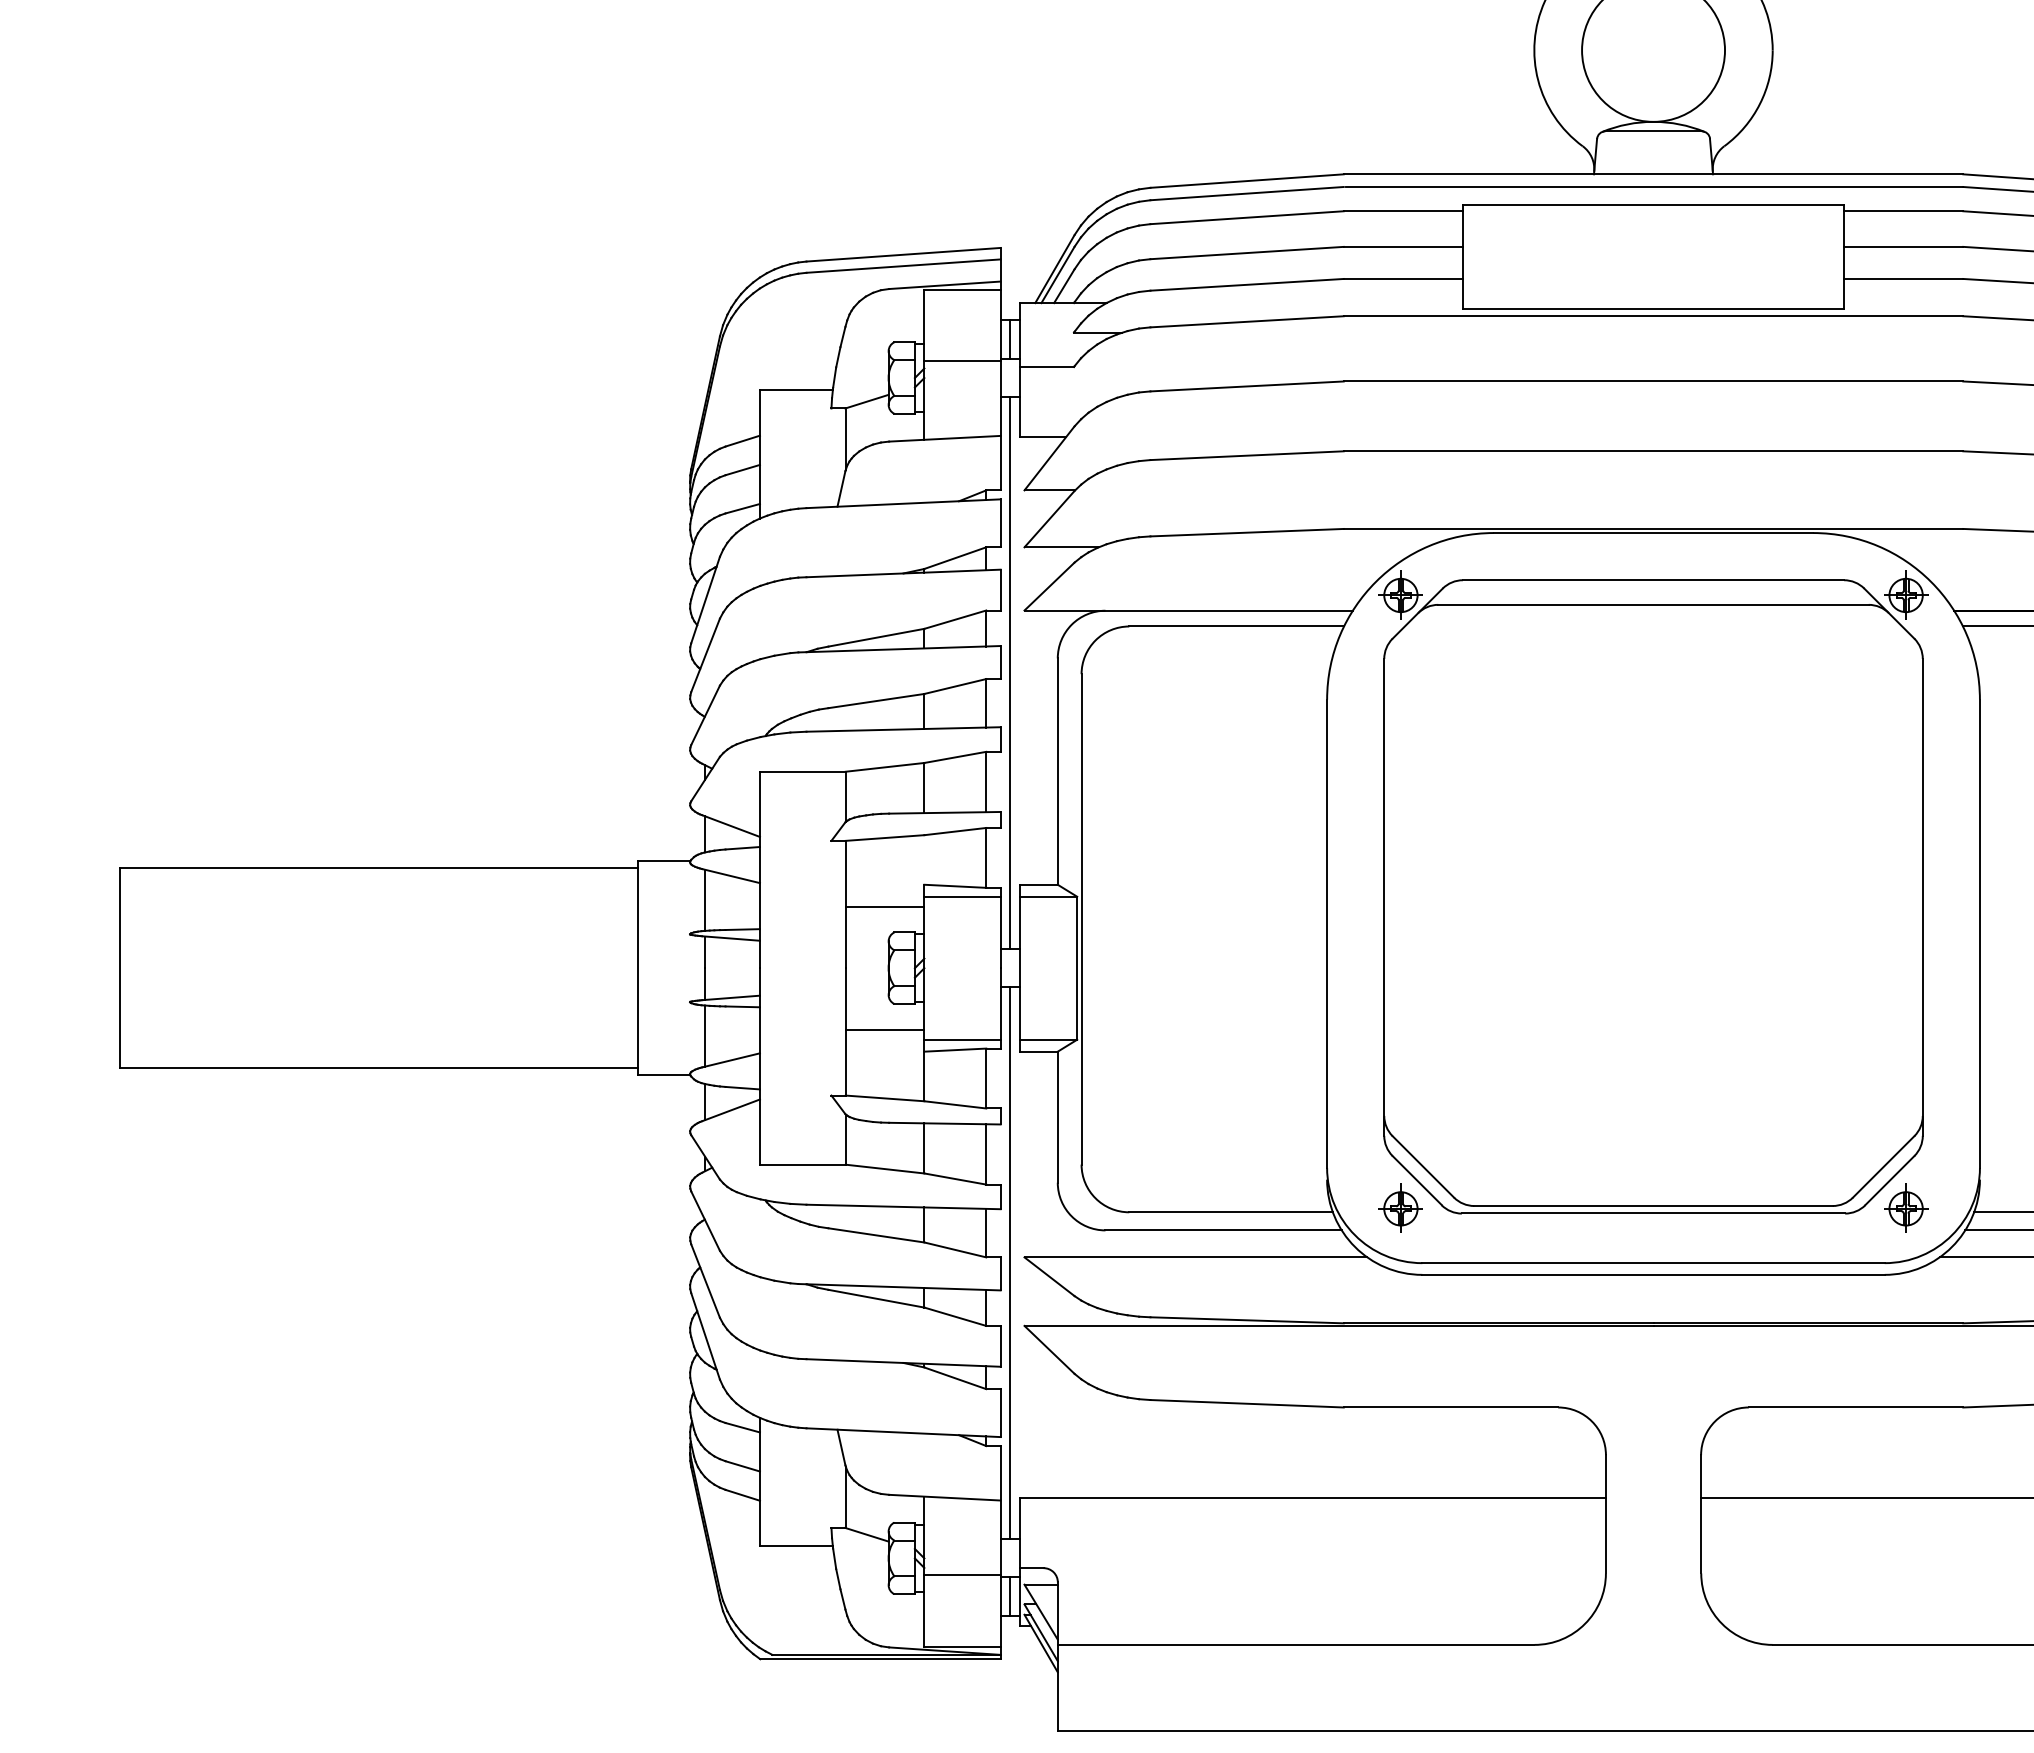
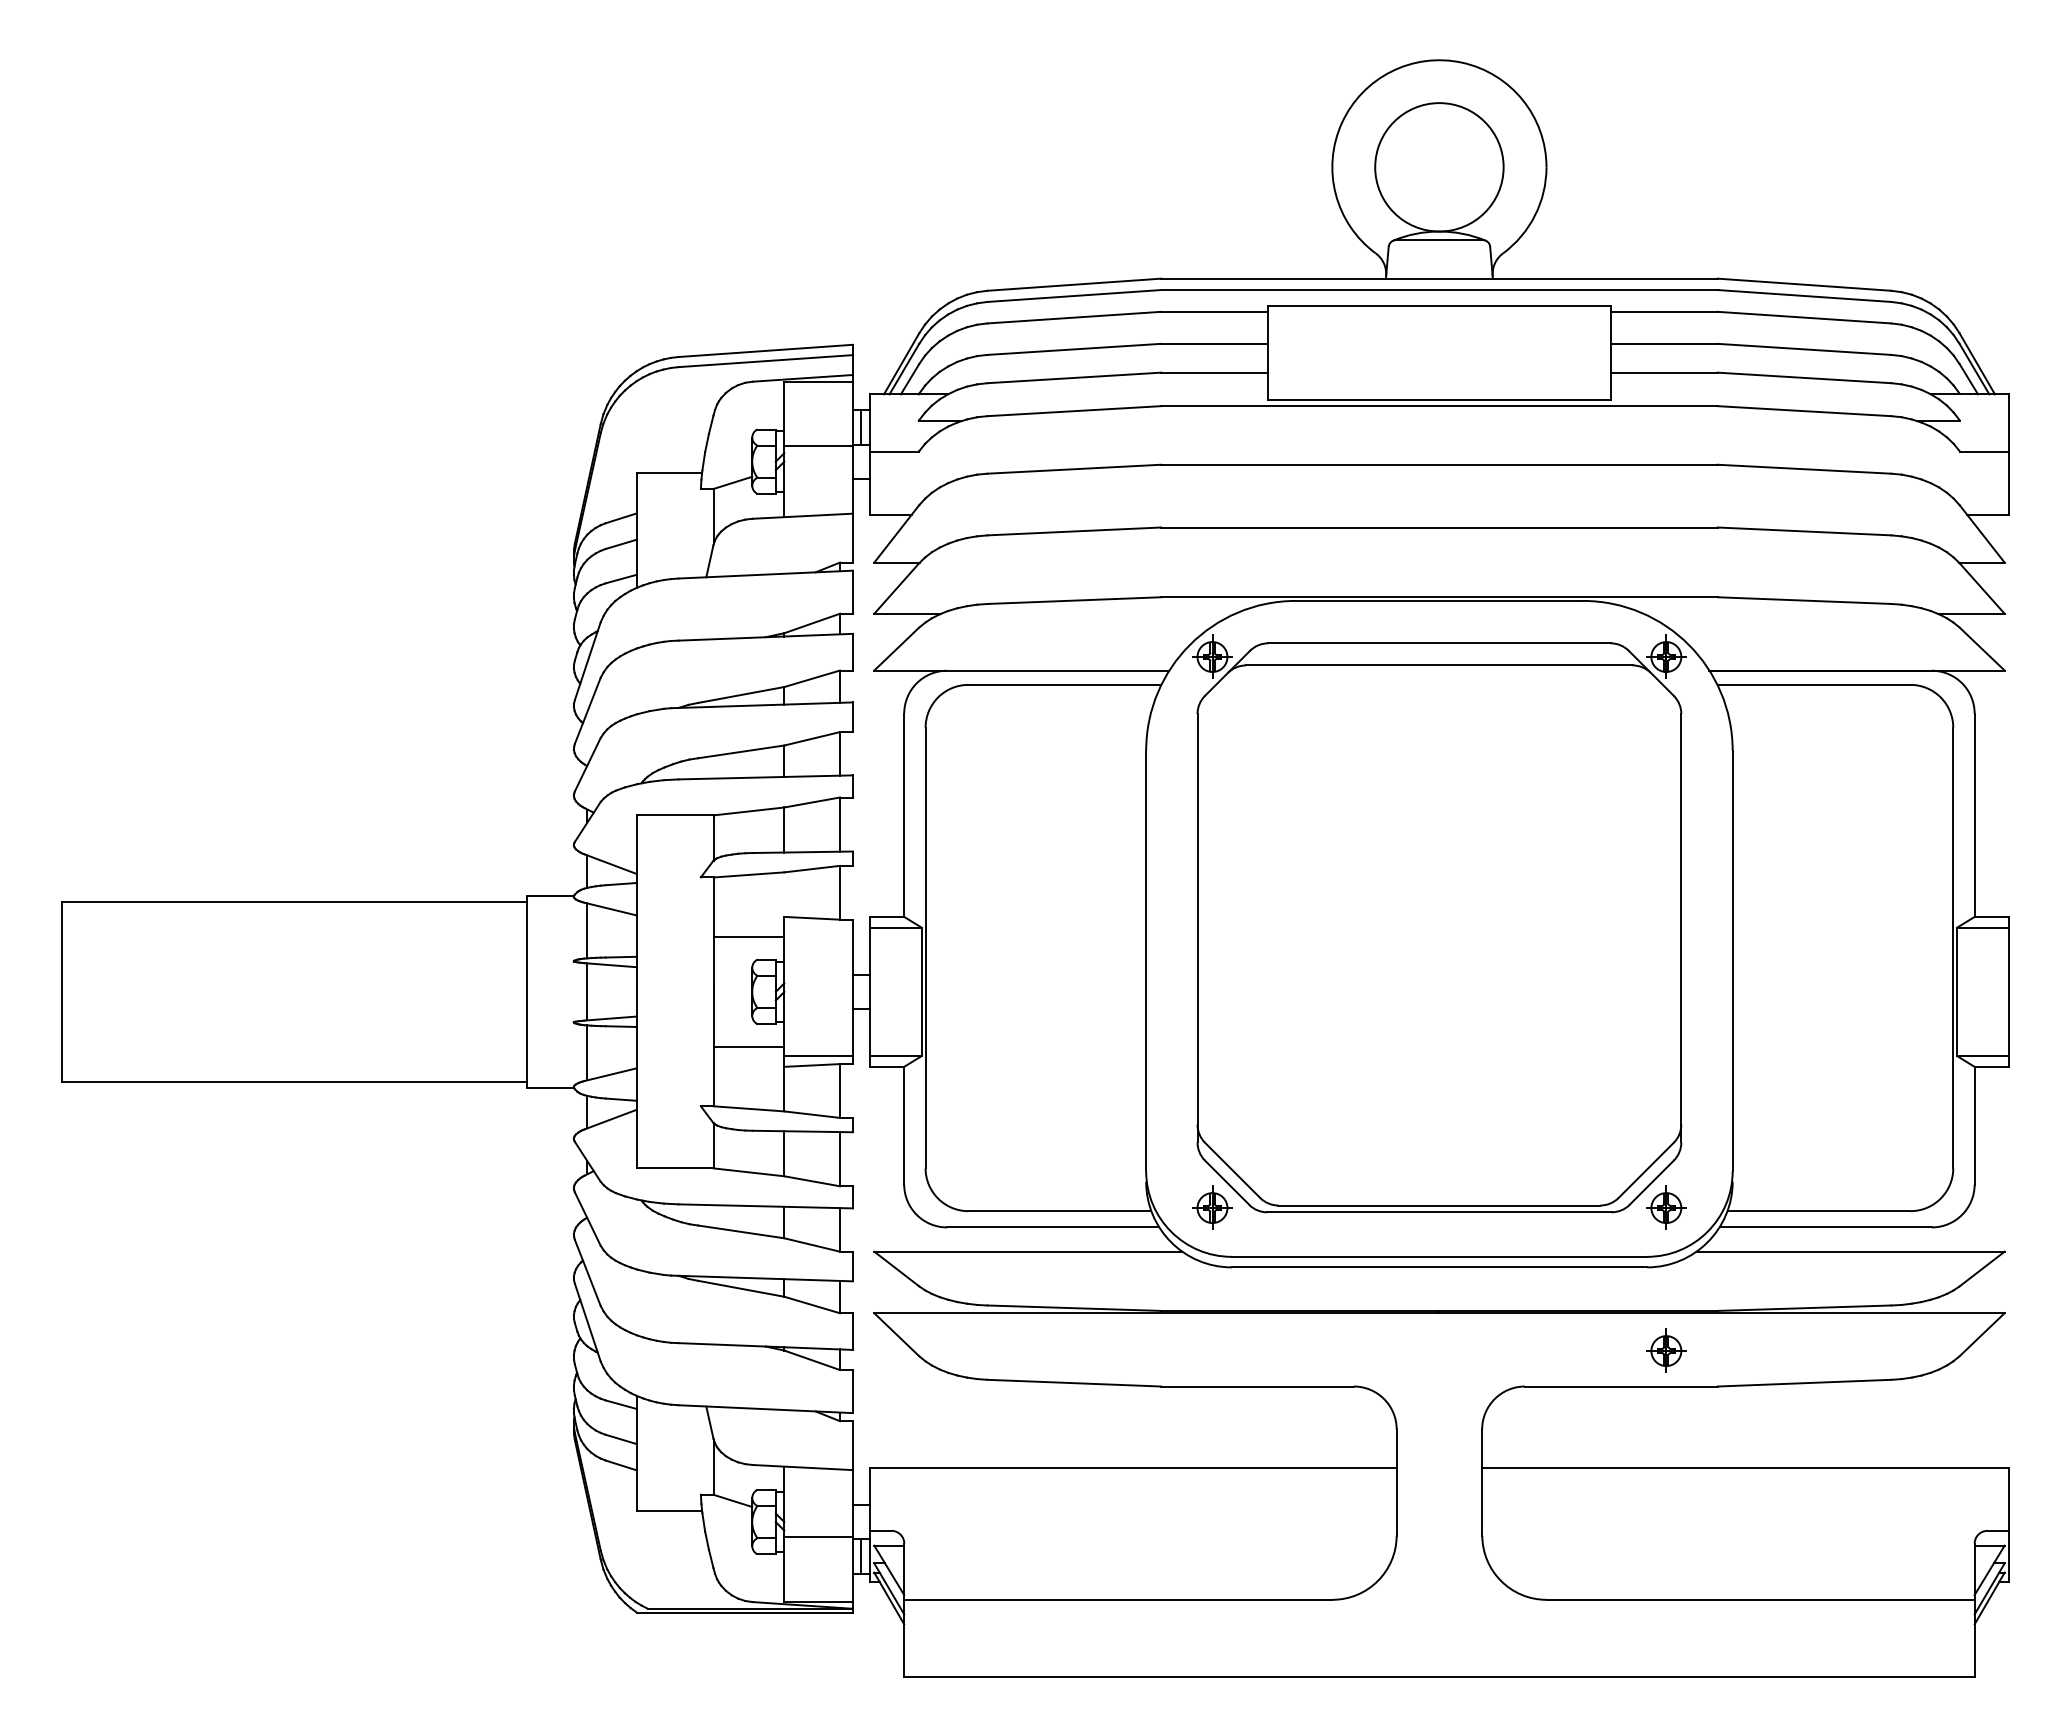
line: (1010, 672) -> (861, 726), removed
line: (962, 896) -> (818, 927), removed
line: (1010, 1262) -> (861, 1256), removed
part: (1906, 1367) -> (1666, 1350), added

